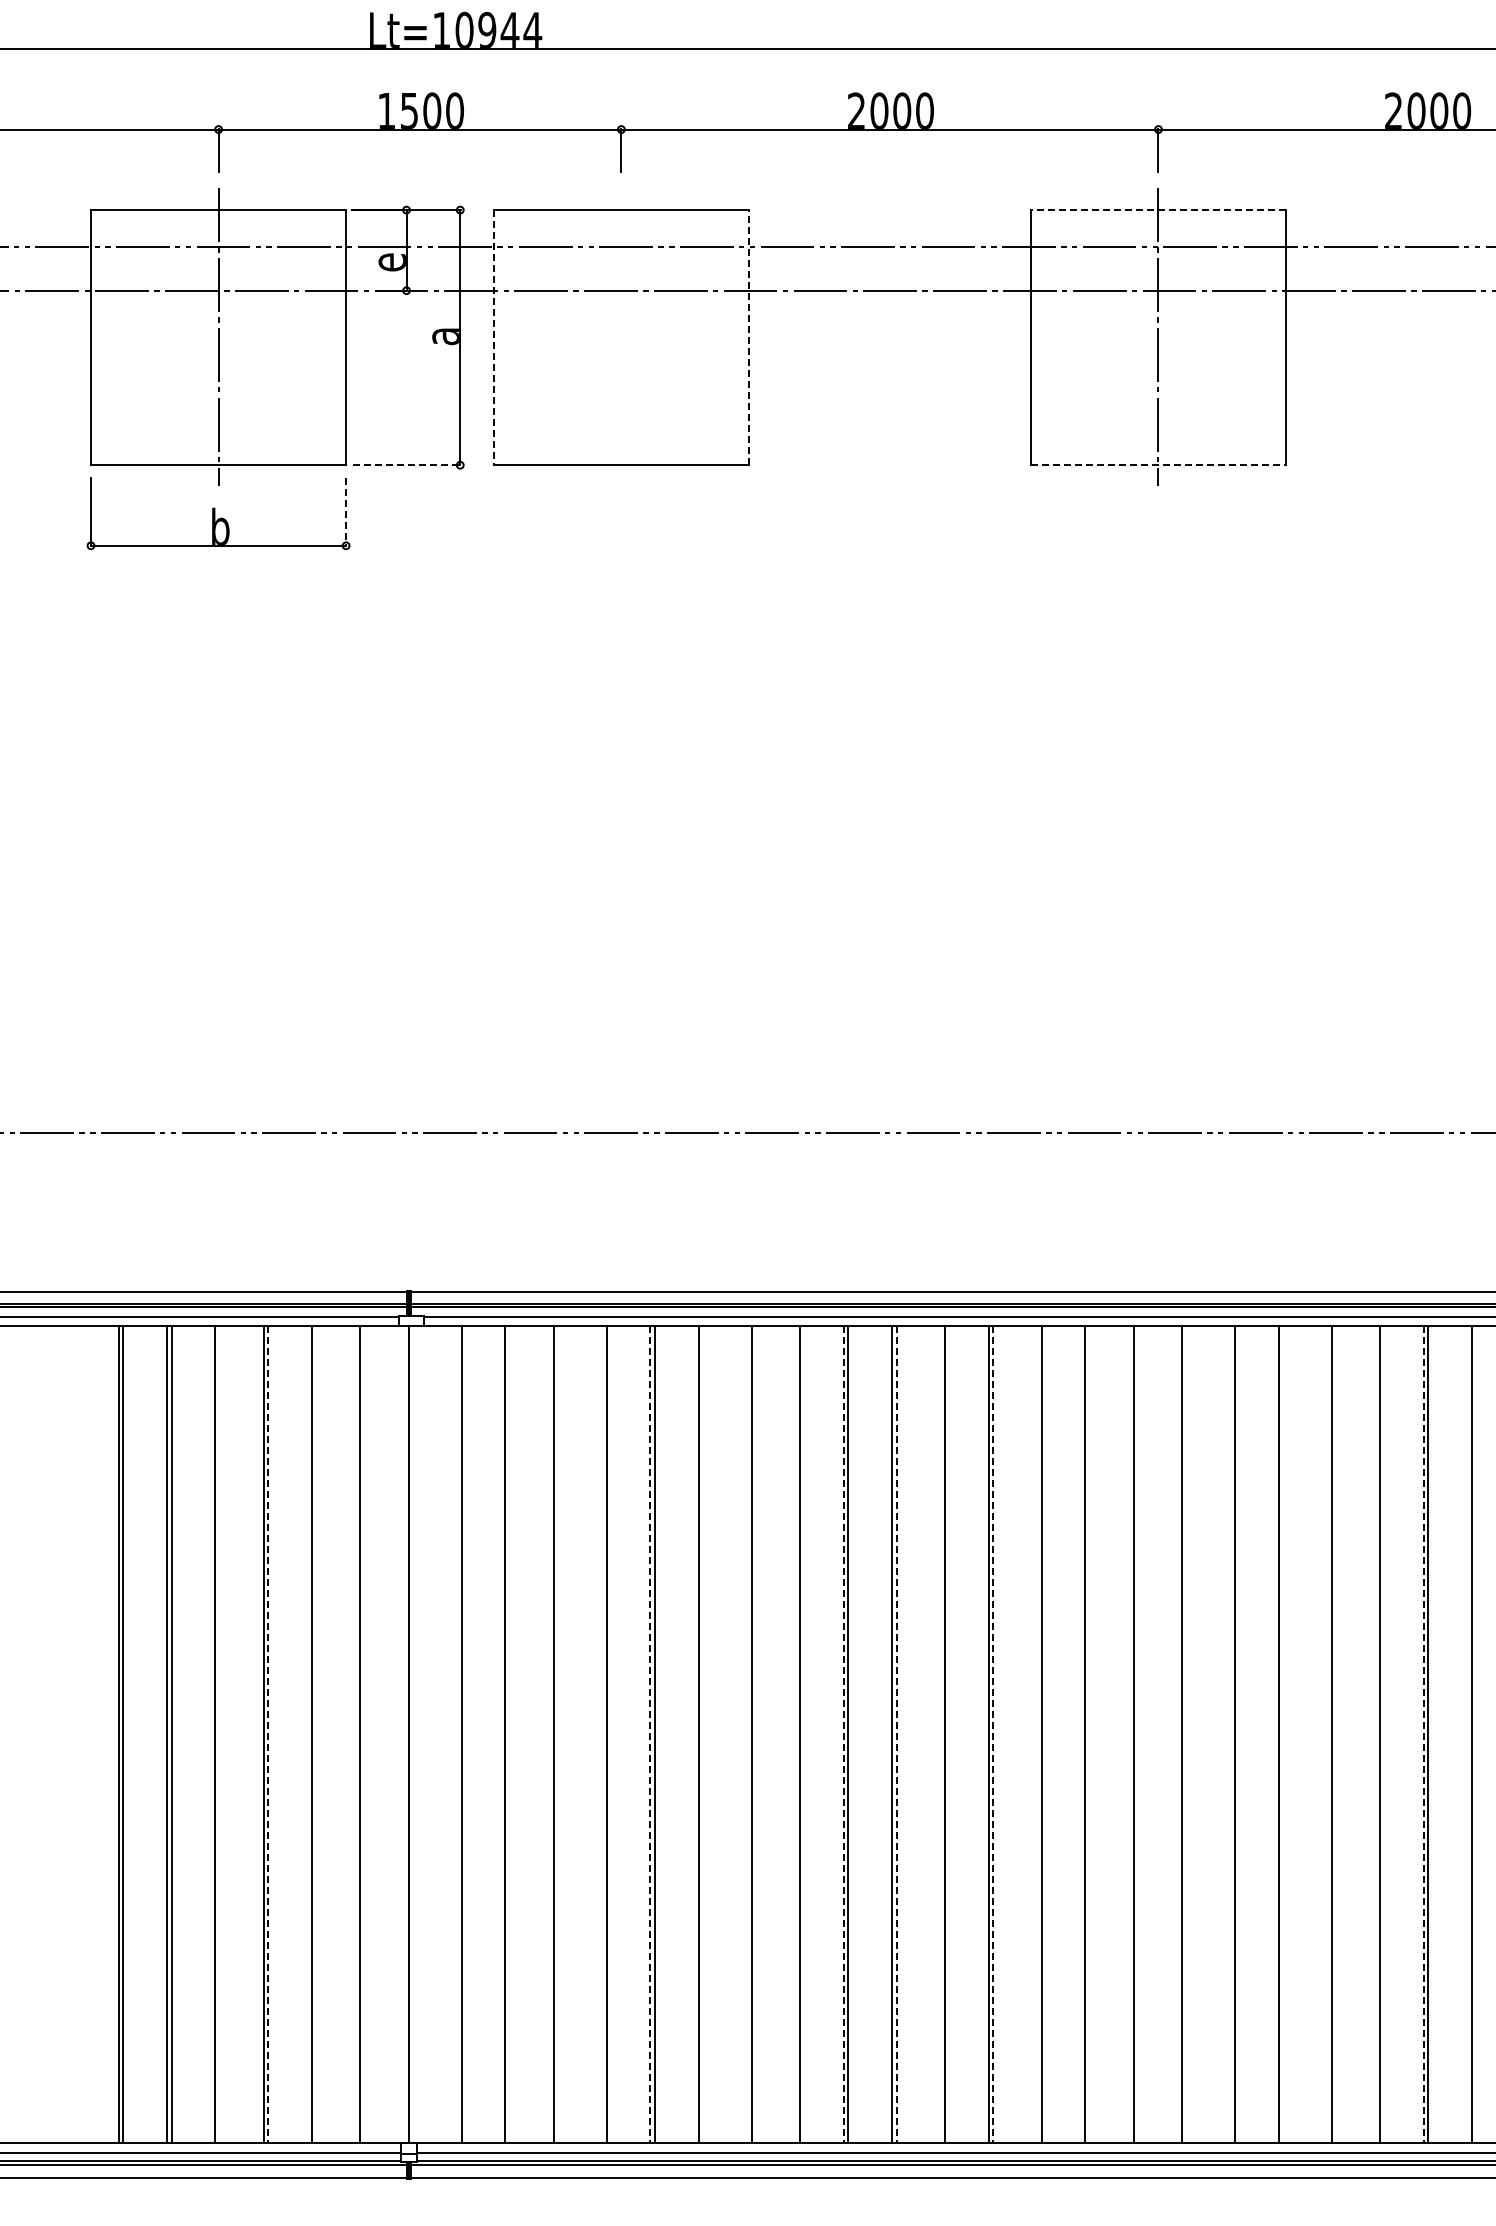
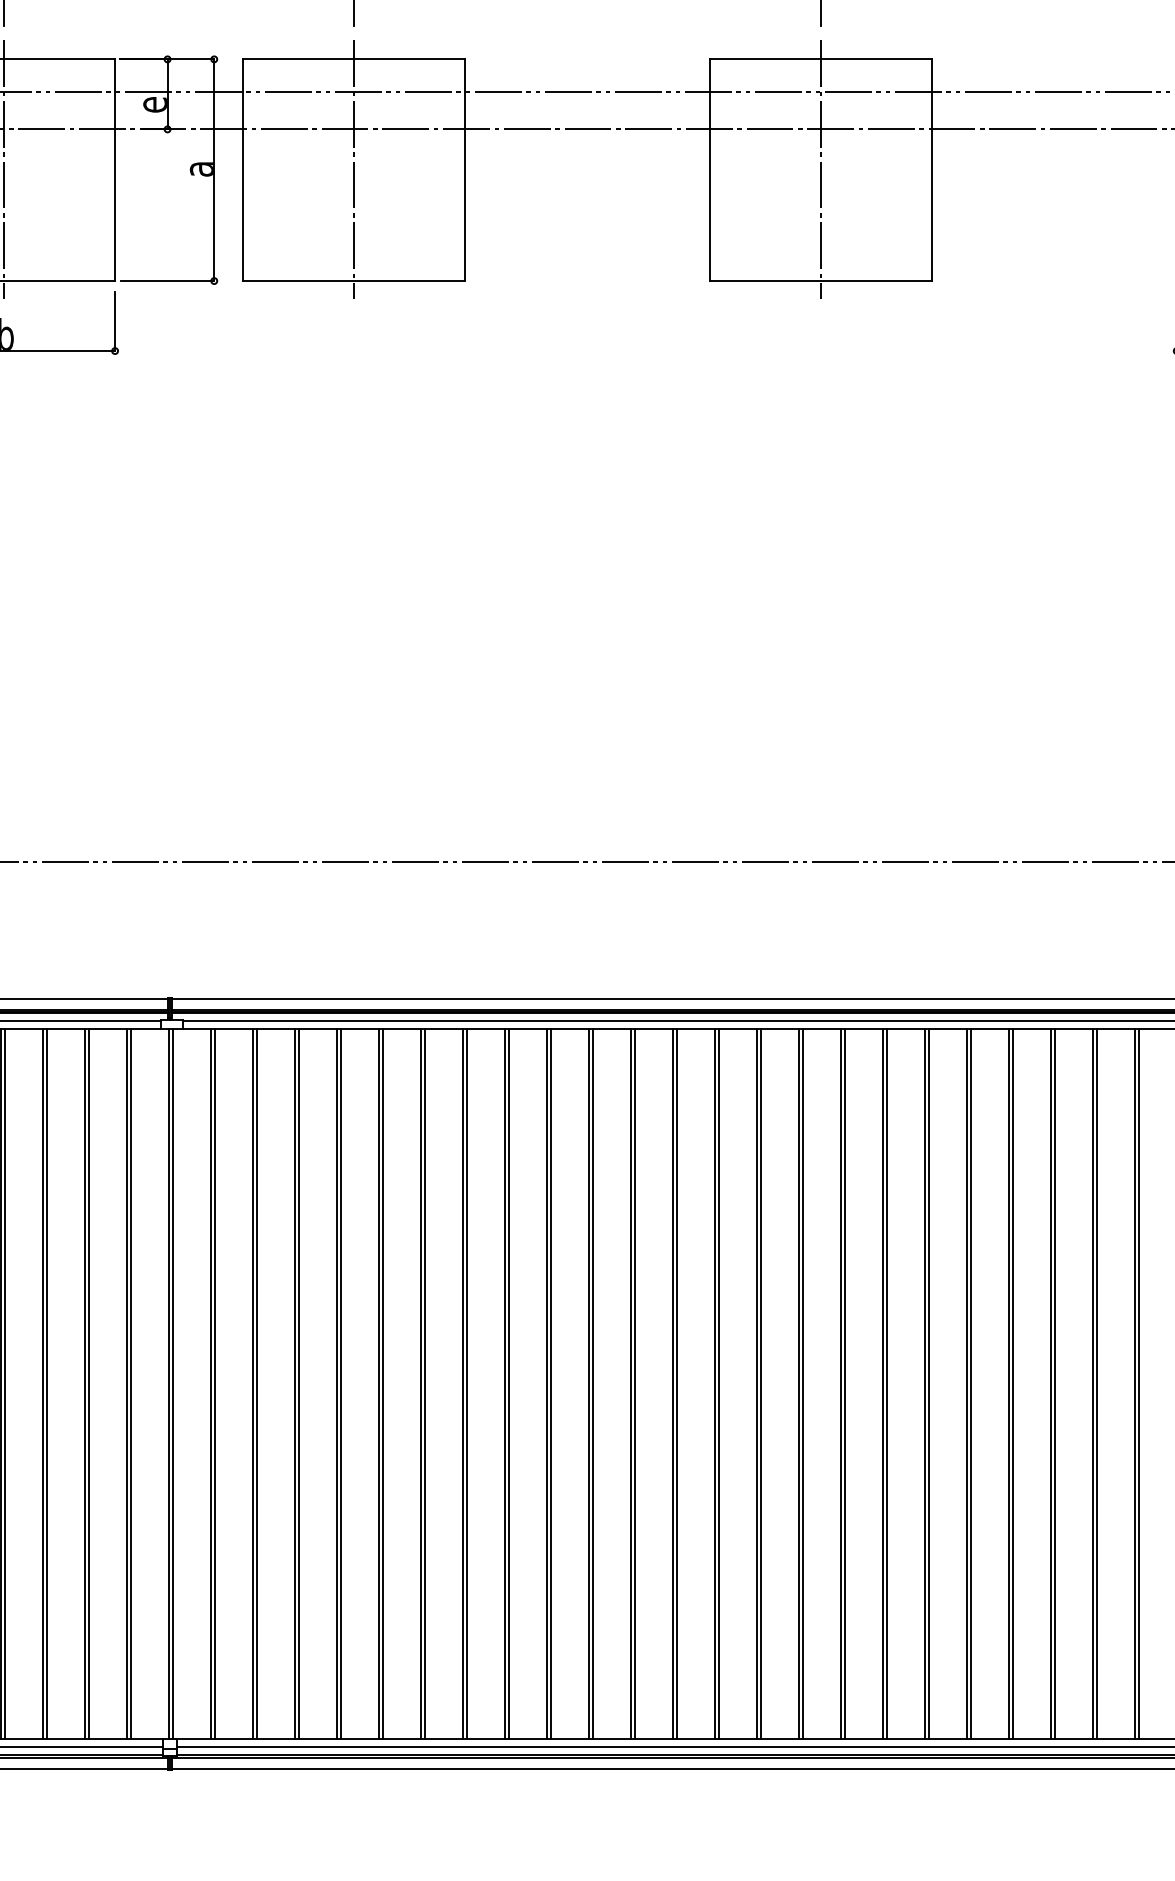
line: (1158, 210) -> (820, 59), dashed -> solid
line: (621, 336) -> (354, 169), added
line: (493, 337) -> (243, 170), dashed -> solid
line: (748, 337) -> (464, 170), dashed -> solid
line: (406, 465) -> (167, 281), dashed -> solid
line: (1158, 465) -> (820, 281), dashed -> solid
line: (346, 512) -> (115, 322), dashed -> solid
line: (219, 1734) -> (5, 1383), added
line: (268, 1734) -> (47, 1383), dashed -> solid
line: (316, 1734) -> (89, 1383), added
line: (364, 1734) -> (131, 1383), added
line: (413, 1734) -> (173, 1383), added
line: (457, 1734) -> (211, 1383), added
line: (509, 1734) -> (257, 1383), added
line: (558, 1734) -> (299, 1383), added
line: (602, 1734) -> (337, 1383), added
line: (650, 1734) -> (379, 1383), dashed -> solid
line: (703, 1734) -> (425, 1383), added
line: (747, 1734) -> (463, 1383), added
line: (795, 1734) -> (505, 1383), added
line: (843, 1734) -> (547, 1383), dashed -> solid
line: (896, 1734) -> (593, 1383), dashed -> solid
line: (940, 1734) -> (631, 1383), added
line: (993, 1734) -> (677, 1383), dashed -> solid
line: (1037, 1734) -> (715, 1383), added
line: (1090, 1734) -> (761, 1383), added
line: (1138, 1734) -> (803, 1383), added
line: (1186, 1734) -> (845, 1383), added
line: (1230, 1734) -> (883, 1383), added
line: (1283, 1734) -> (929, 1383), added
line: (1327, 1734) -> (967, 1383), added
line: (1375, 1734) -> (1009, 1383), added
line: (1423, 1734) -> (1051, 1383), dashed -> solid
line: (1476, 1734) -> (1097, 1383), added

